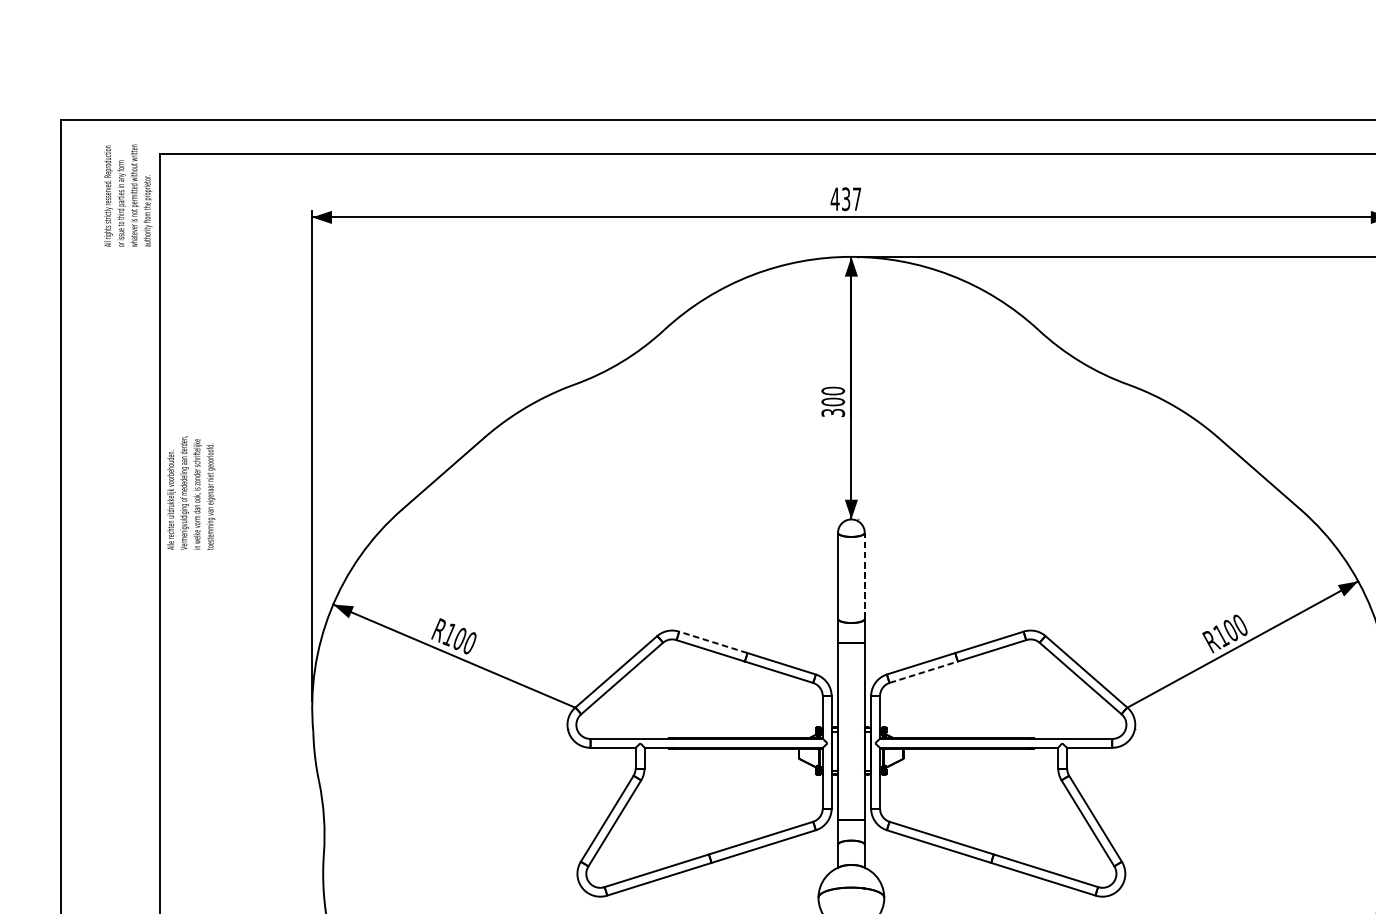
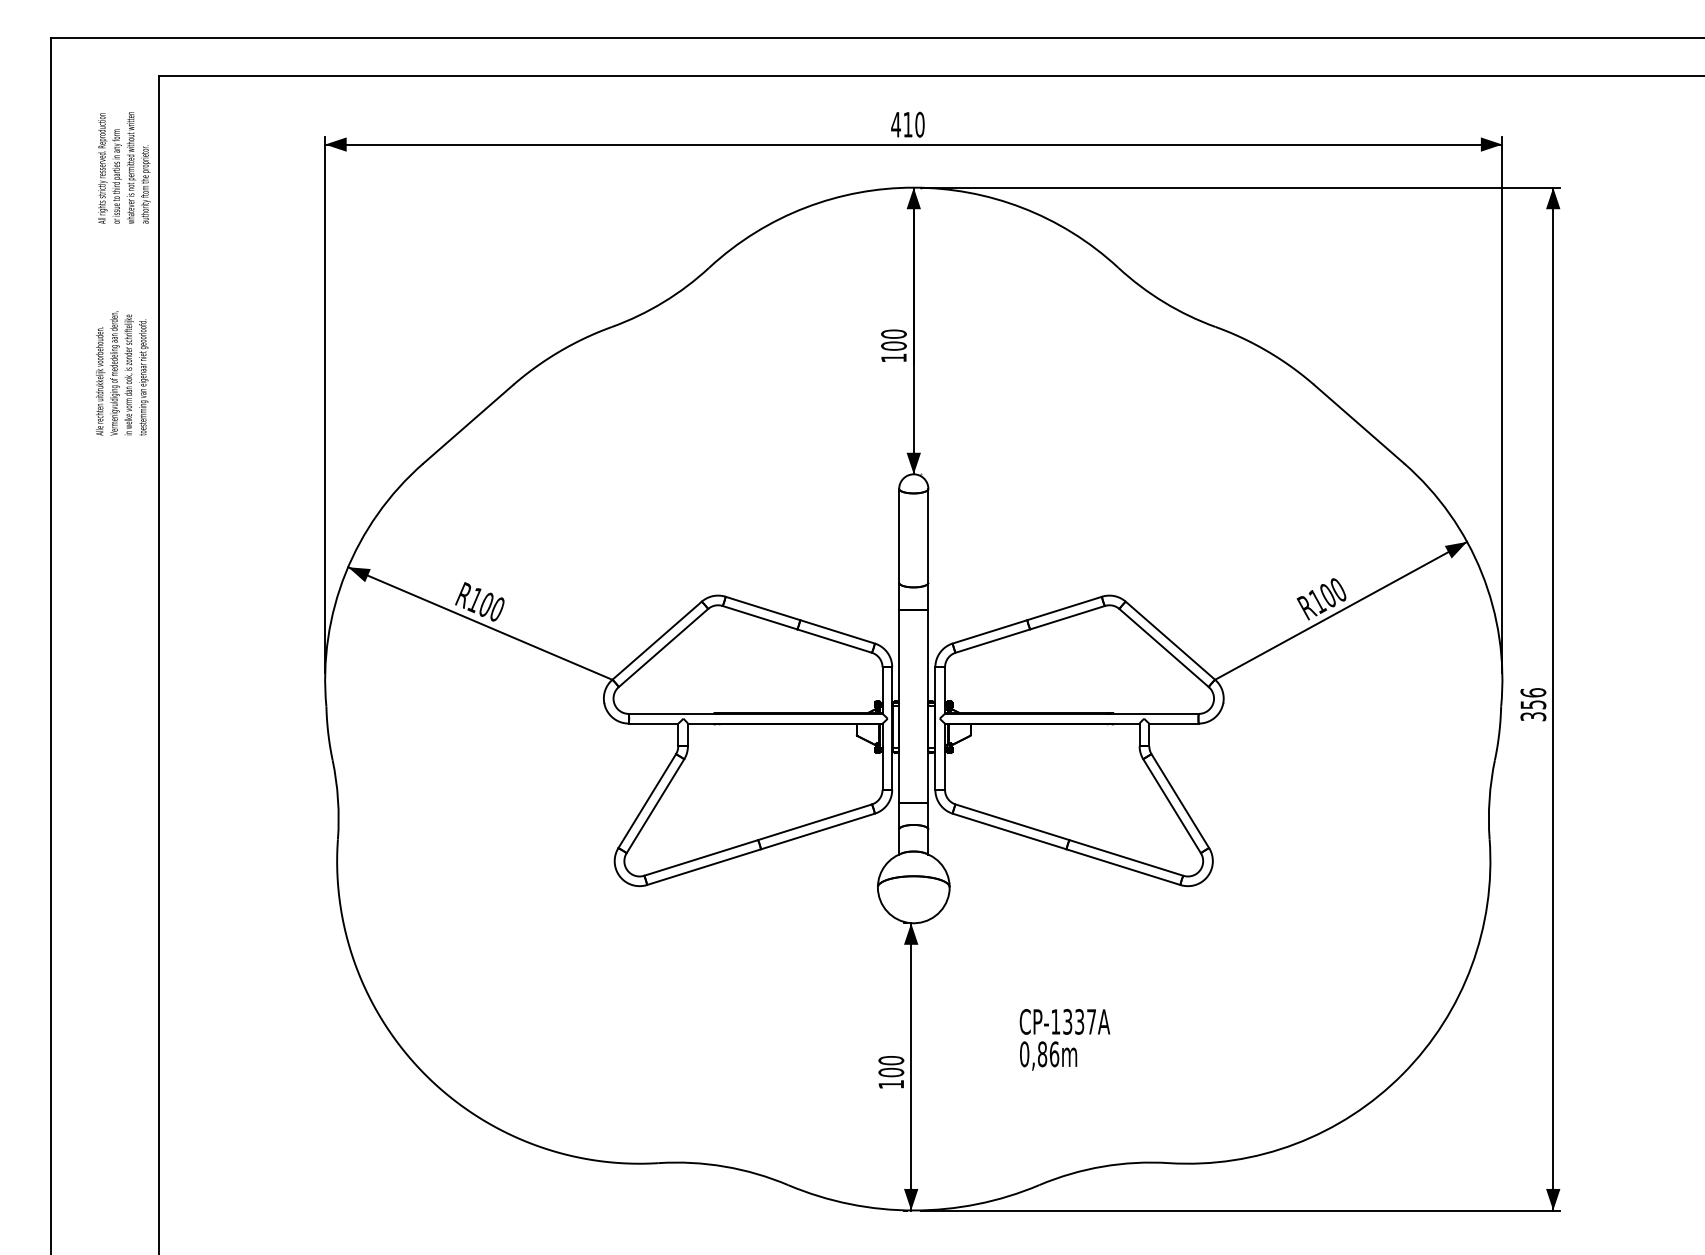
text: (128, 195) -> (124, 167), moved
text: (851, 199) -> (913, 124), 437 -> 410
text: (832, 412) -> (893, 357), 300 -> 100
text: (191, 493) -> (122, 373), moved
line: (864, 575) -> (928, 535), dashed -> solid
line: (712, 642) -> (762, 608), dashed -> solid
line: (924, 671) -> (993, 640), dashed -> solid

